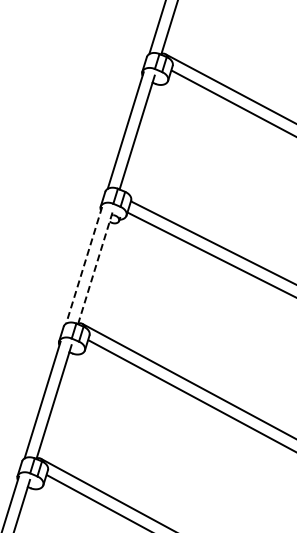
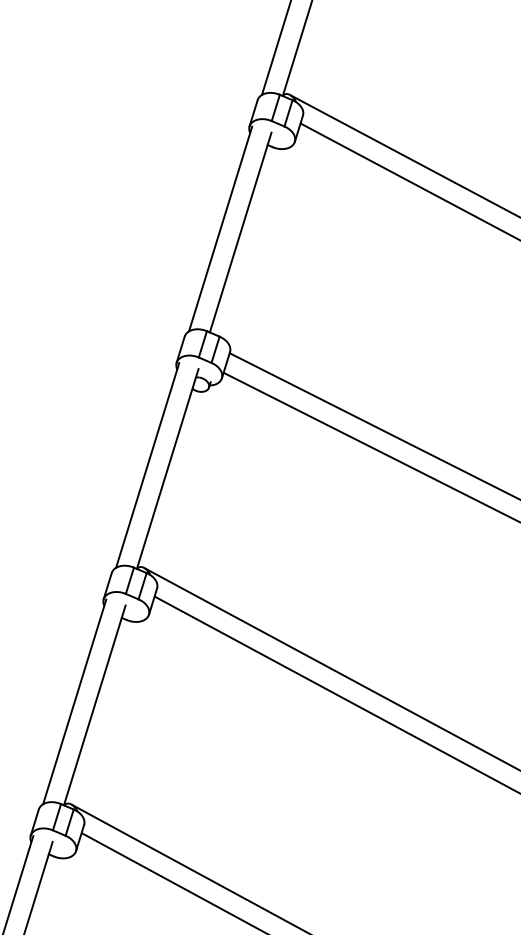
line: (84, 265) -> (148, 465), dashed -> solid
line: (95, 267) -> (167, 469), dashed -> solid

